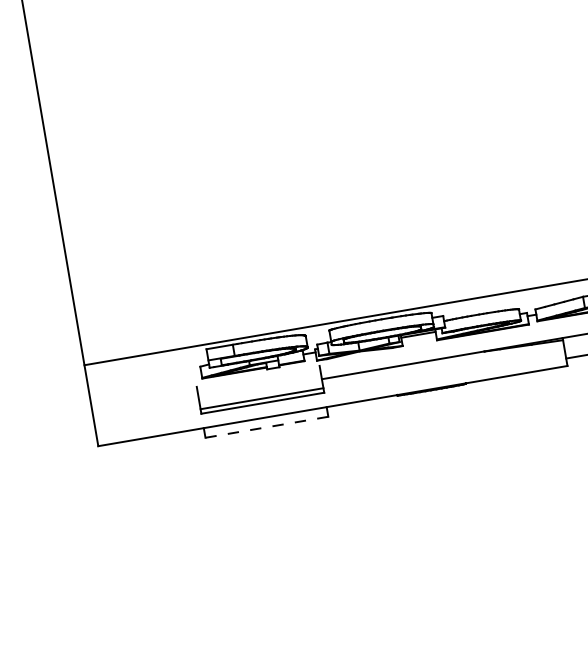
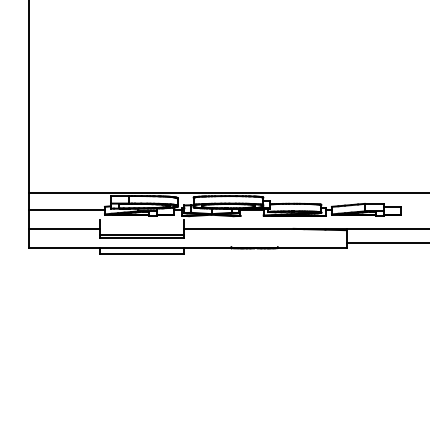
line: (144, 381) -> (66, 210), added
line: (146, 408) -> (64, 228), added
line: (266, 427) -> (141, 254), dashed -> solid

